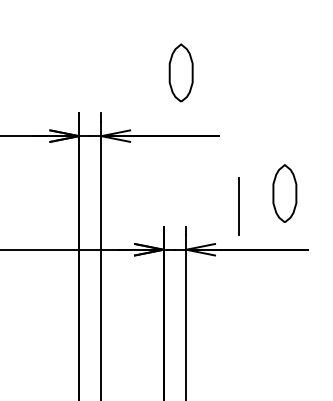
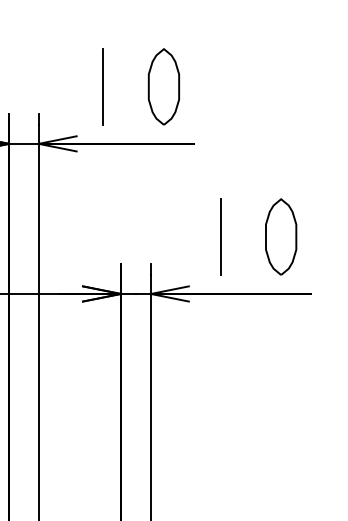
part: (180, 72) -> (163, 86), moved
line: (150, 92) -> (103, 86), added
part: (284, 193) -> (280, 236), moved

